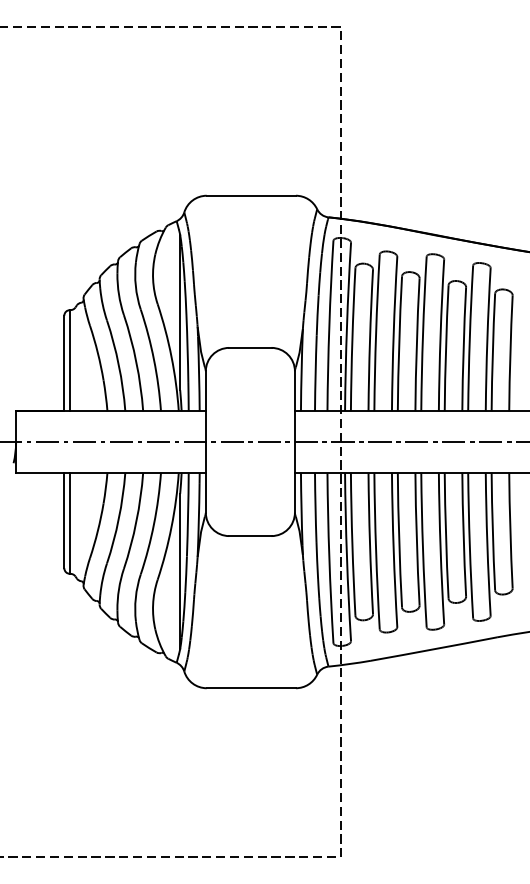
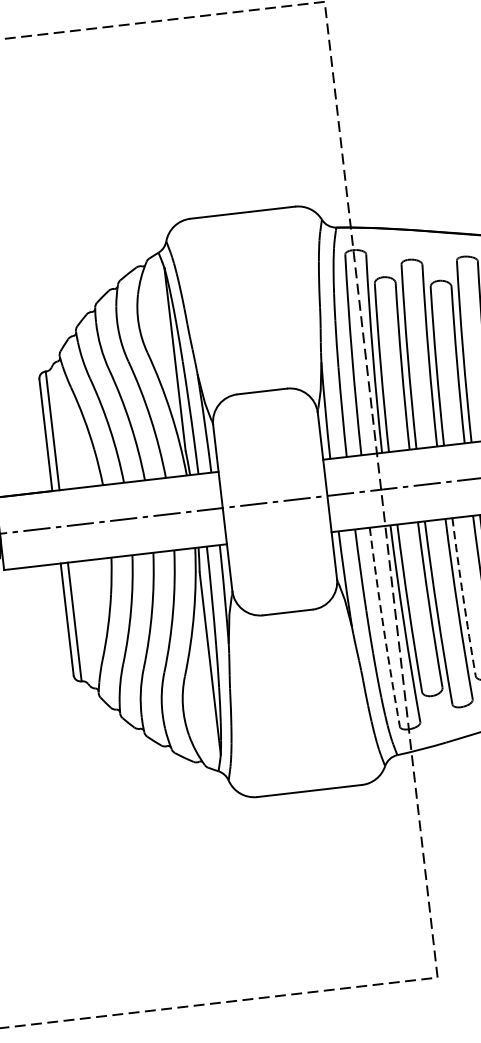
arc: (399, 540) -> (463, 597), solid -> dashed
arc: (329, 558) -> (383, 628), solid -> dashed

